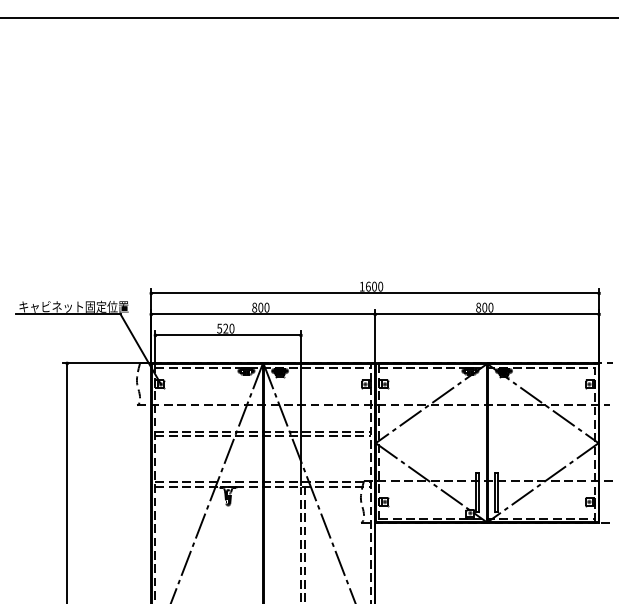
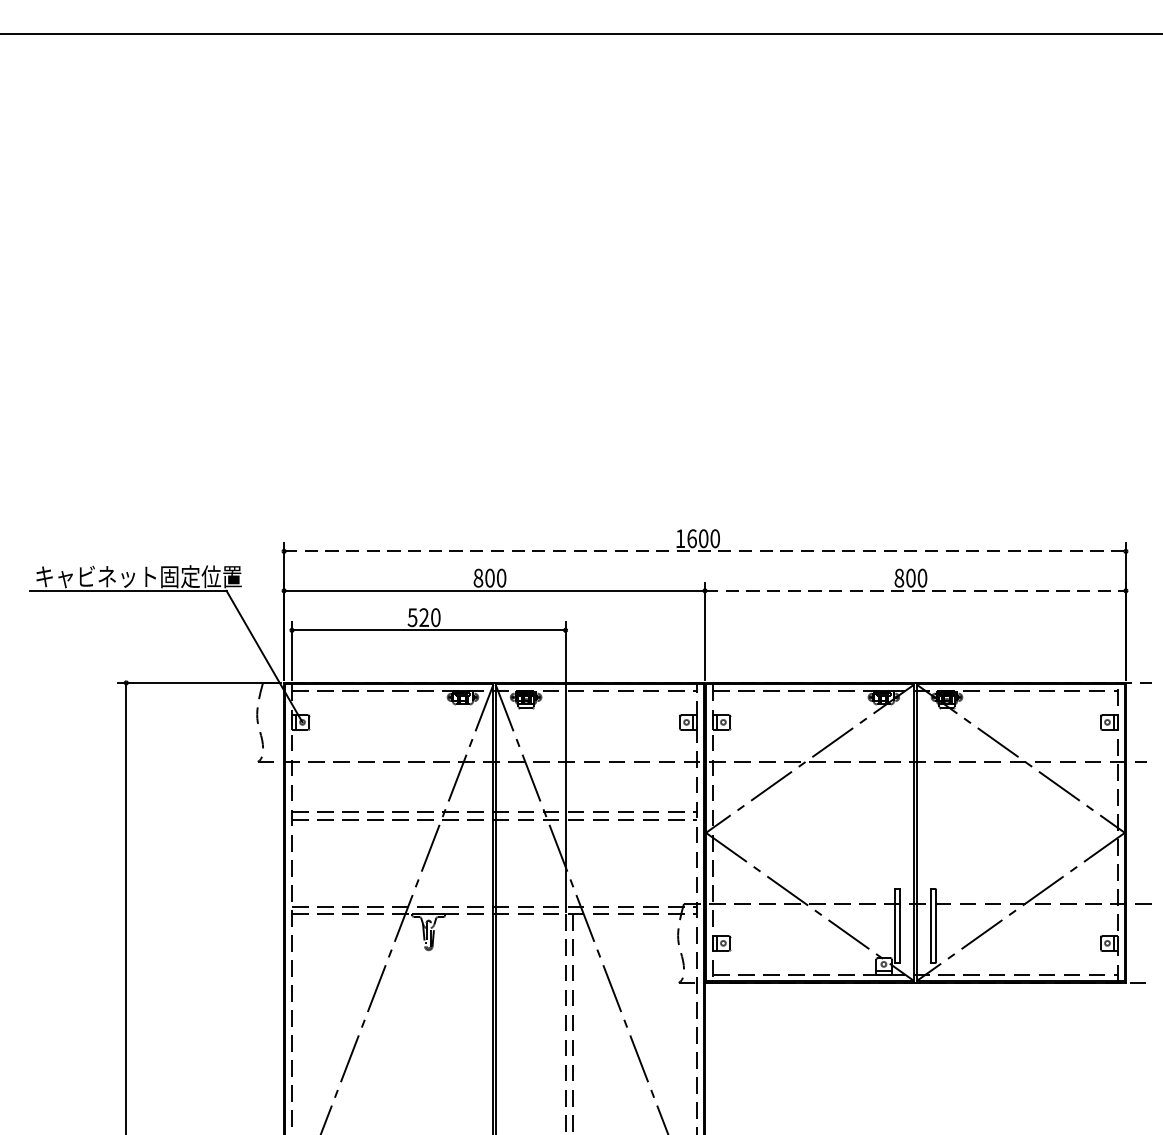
line: (375, 293) -> (705, 551), solid -> dashed
line: (487, 314) -> (916, 590), solid -> dashed

